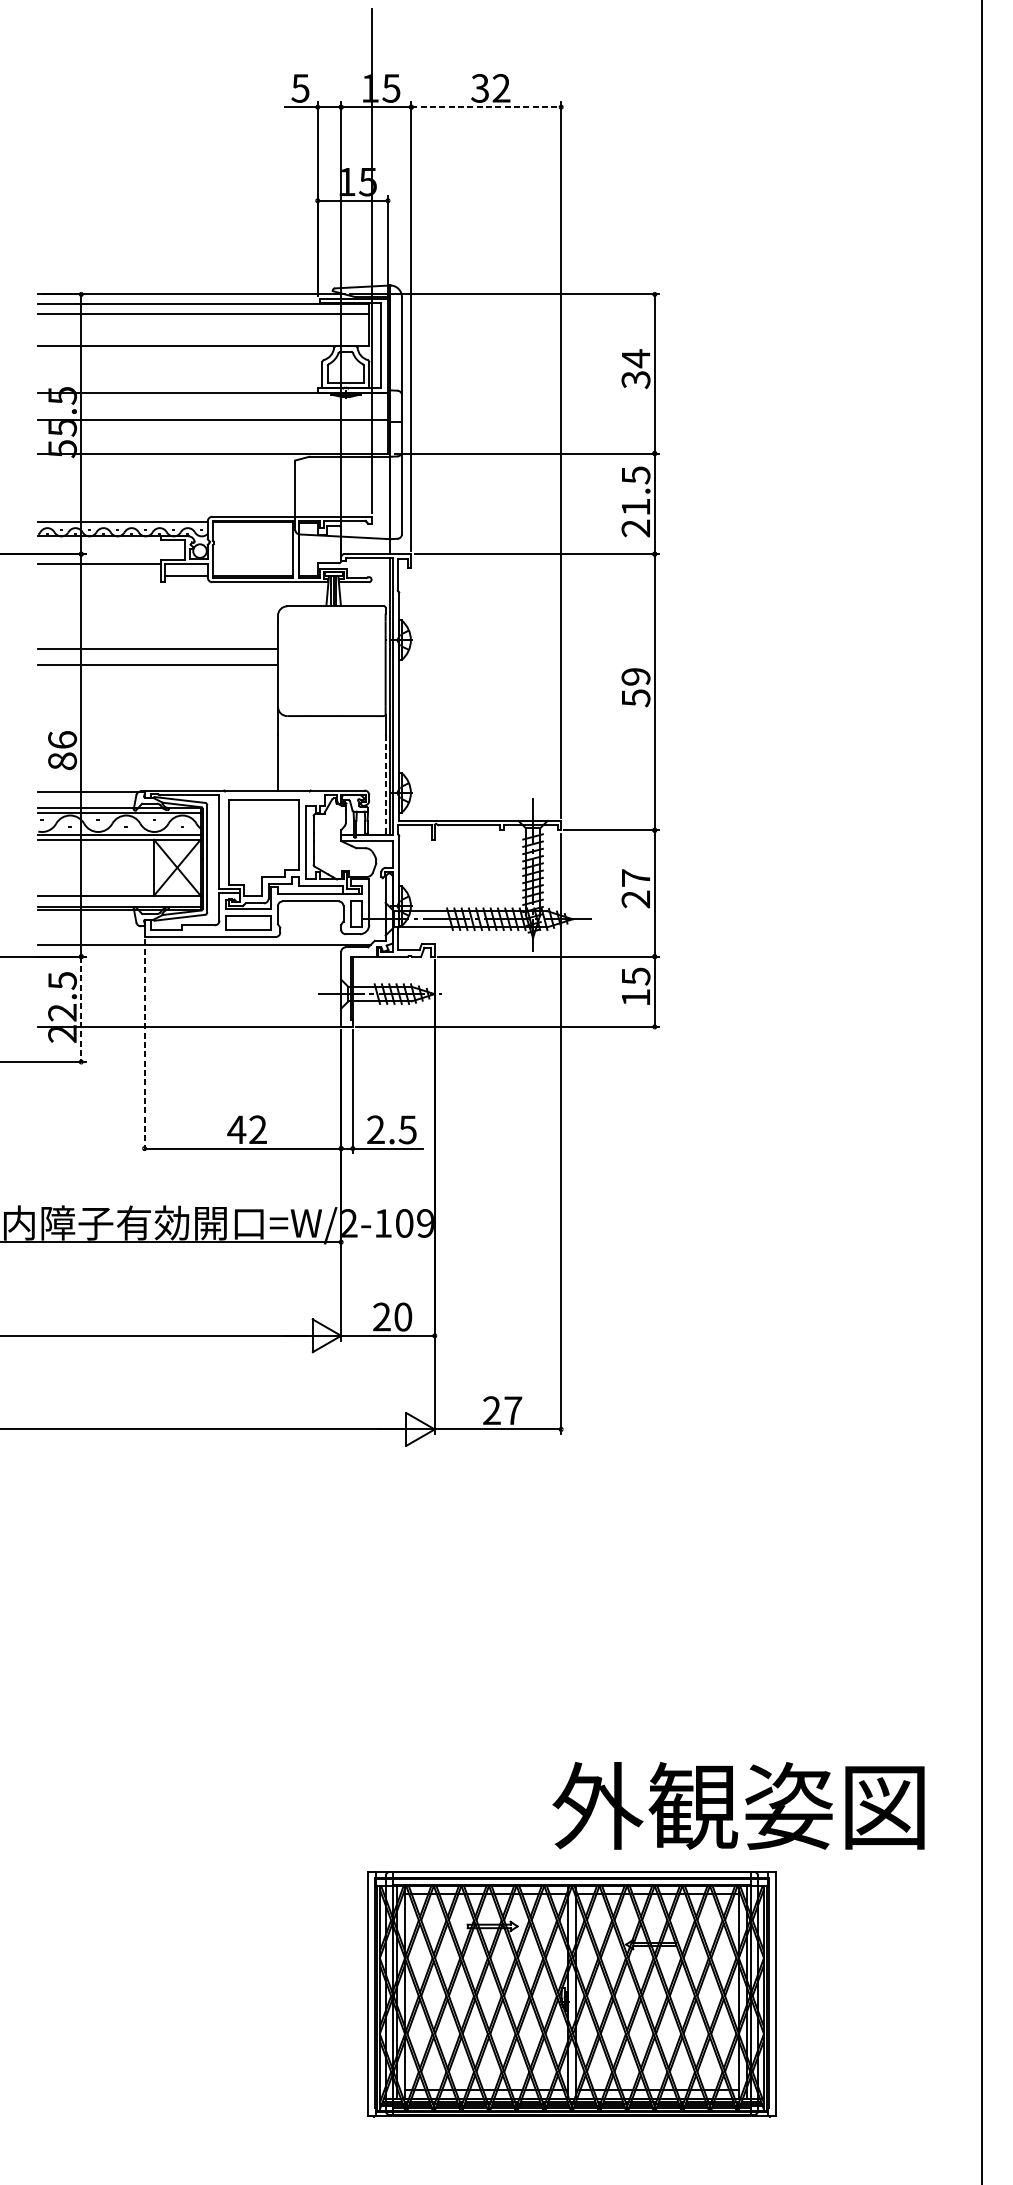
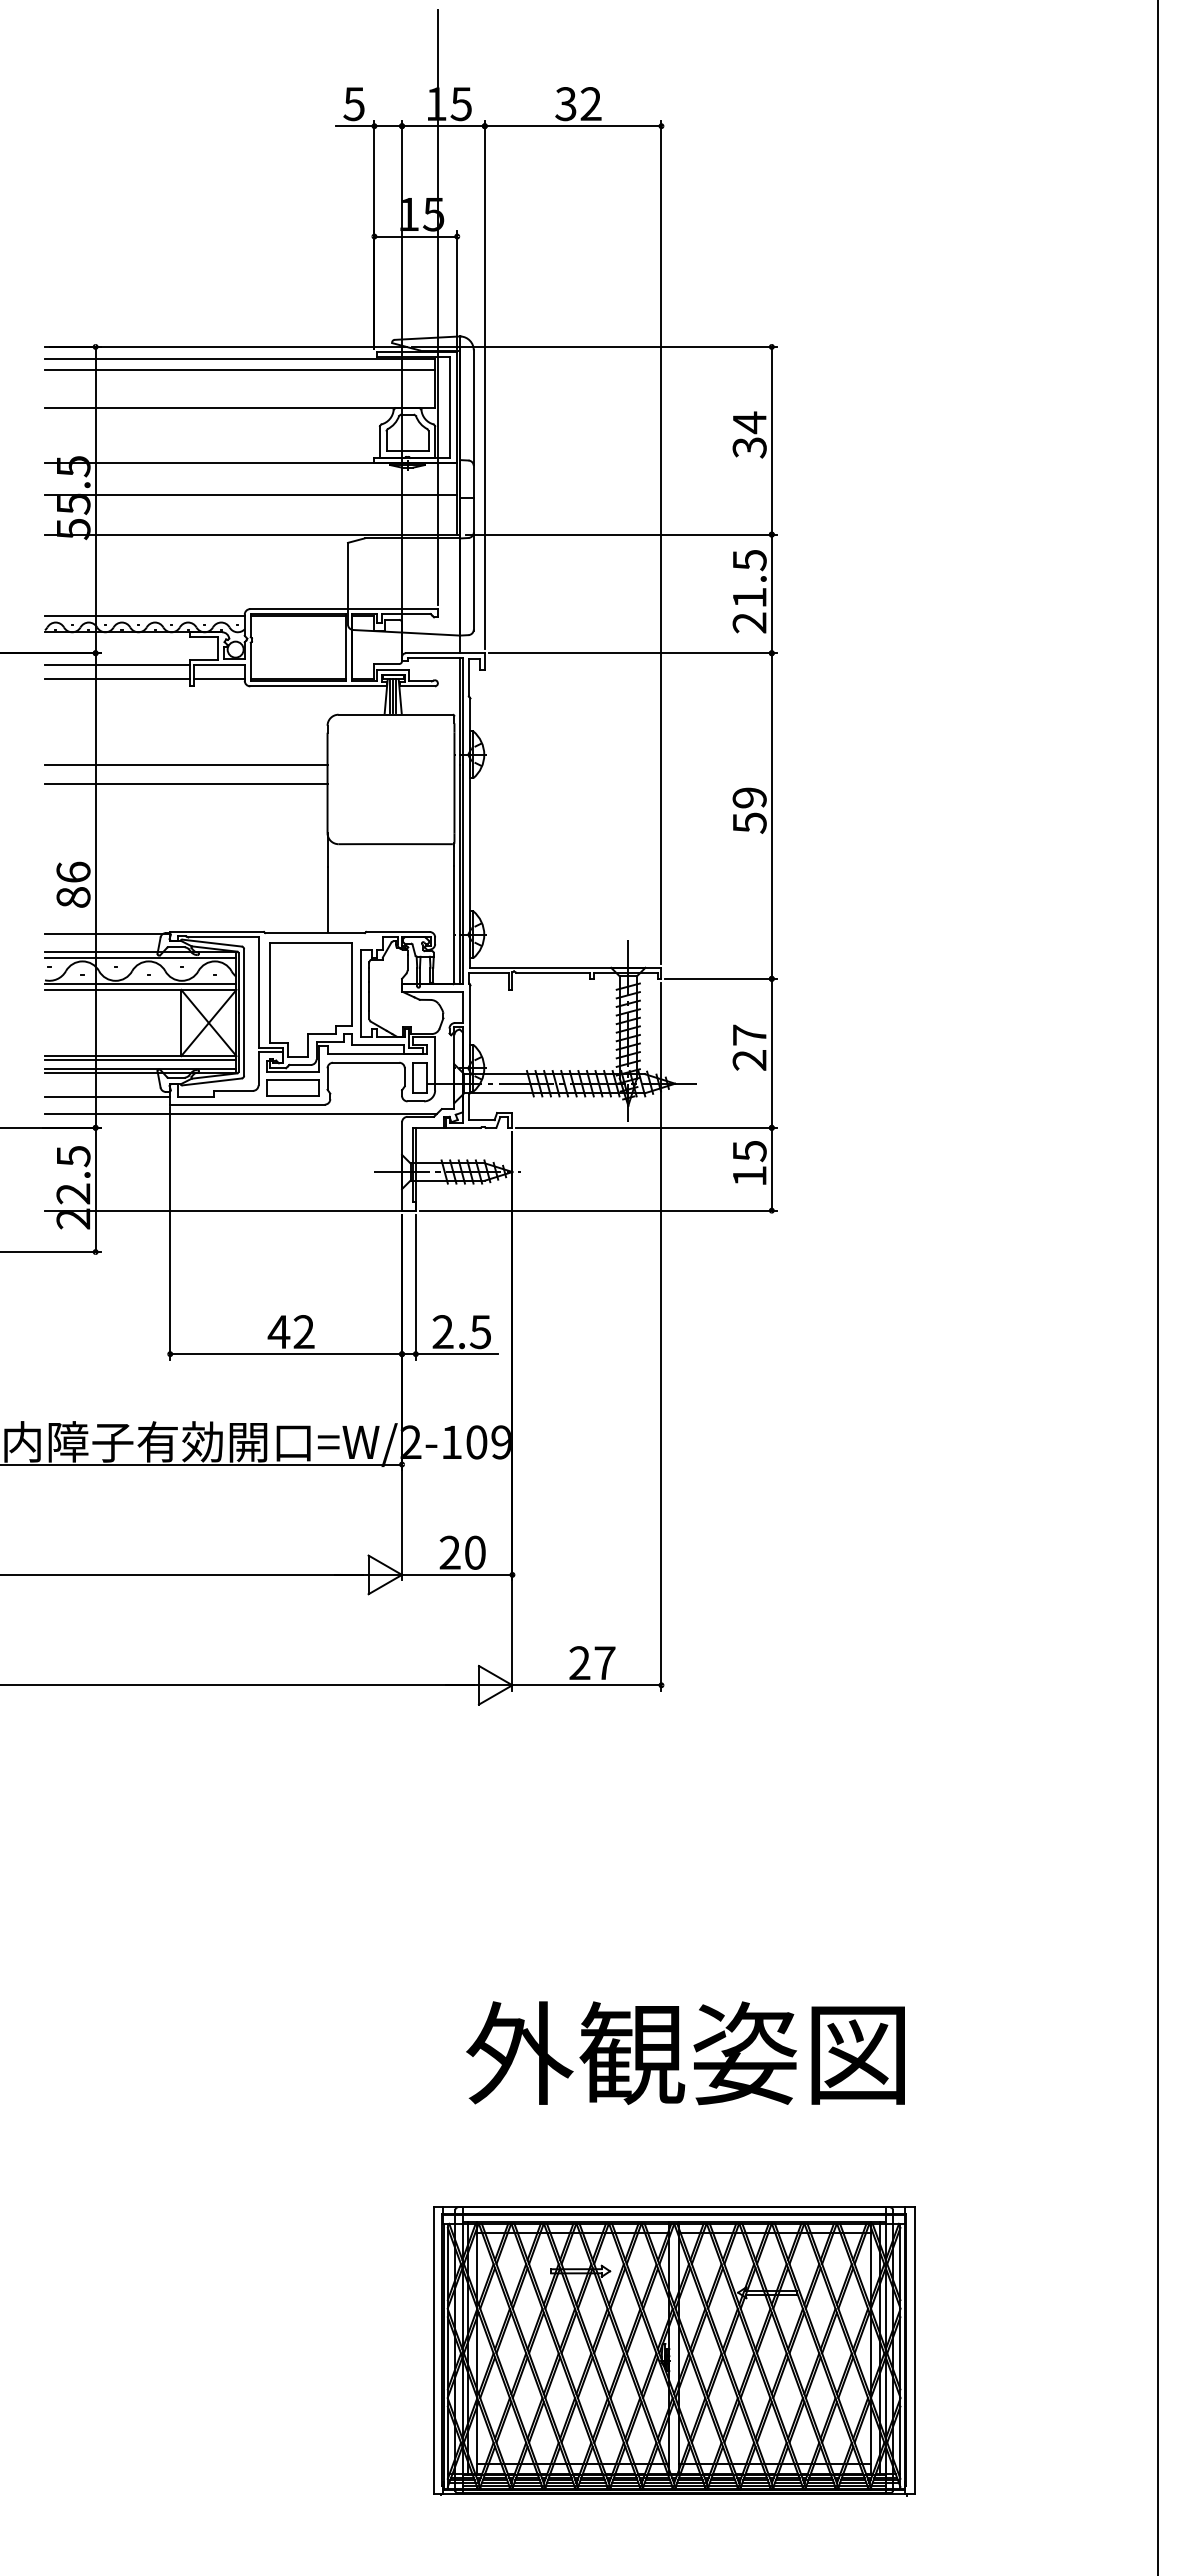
line: (486, 107) -> (573, 126), dashed -> solid
line: (98, 576) -> (116, 679), added
line: (385, 784) -> (454, 924), dashed -> solid
line: (119, 898) -> (140, 1059), added
line: (91, 930) -> (107, 1096), added
line: (81, 1009) -> (95, 1190), dashed -> solid
line: (144, 1047) -> (170, 1234), dashed -> solid
text: (738, 1806) -> (685, 2053), moved

